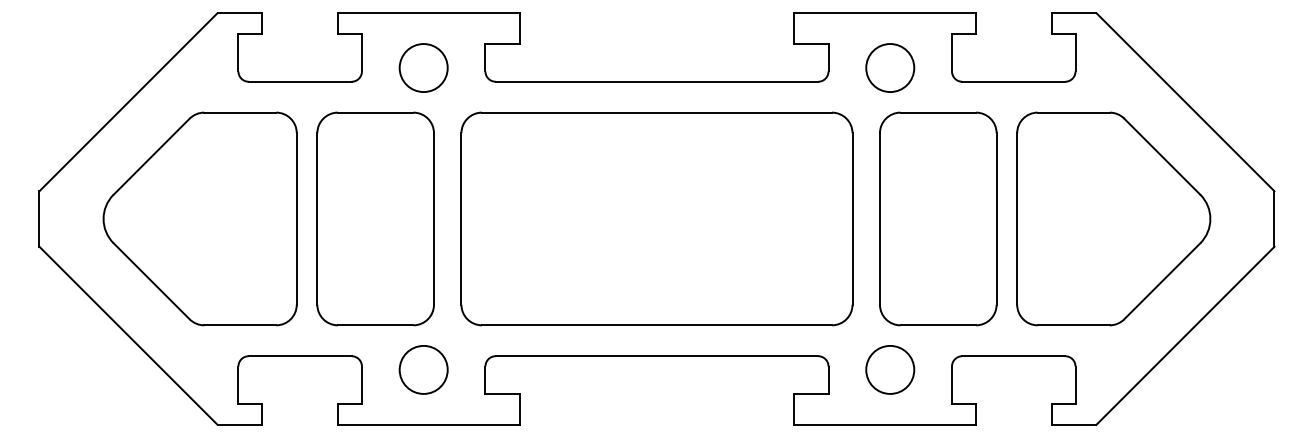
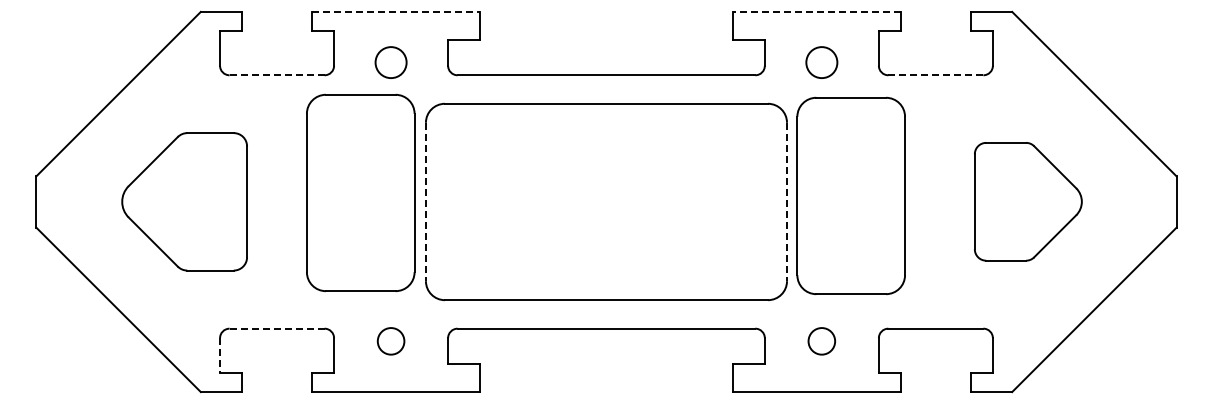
line: (428, 12) -> (395, 11), solid -> dashed
line: (885, 12) -> (817, 11), solid -> dashed
circle: (423, 67) -> (390, 62), size x0.7
circle: (889, 67) -> (821, 62), size x0.7
line: (300, 81) -> (277, 75), solid -> dashed
line: (1013, 81) -> (935, 75), solid -> dashed
part: (199, 218) -> (184, 201), size x0.7
part: (375, 218) -> (360, 192), moved
part: (937, 218) -> (850, 195), moved
part: (1114, 218) -> (1028, 201), size x0.6
line: (460, 219) -> (425, 202), solid -> dashed
line: (853, 219) -> (787, 202), solid -> dashed
line: (300, 356) -> (277, 328), solid -> dashed
circle: (423, 370) -> (390, 341), size x0.6
circle: (889, 370) -> (821, 341), size x0.6
line: (238, 386) -> (220, 356), solid -> dashed

